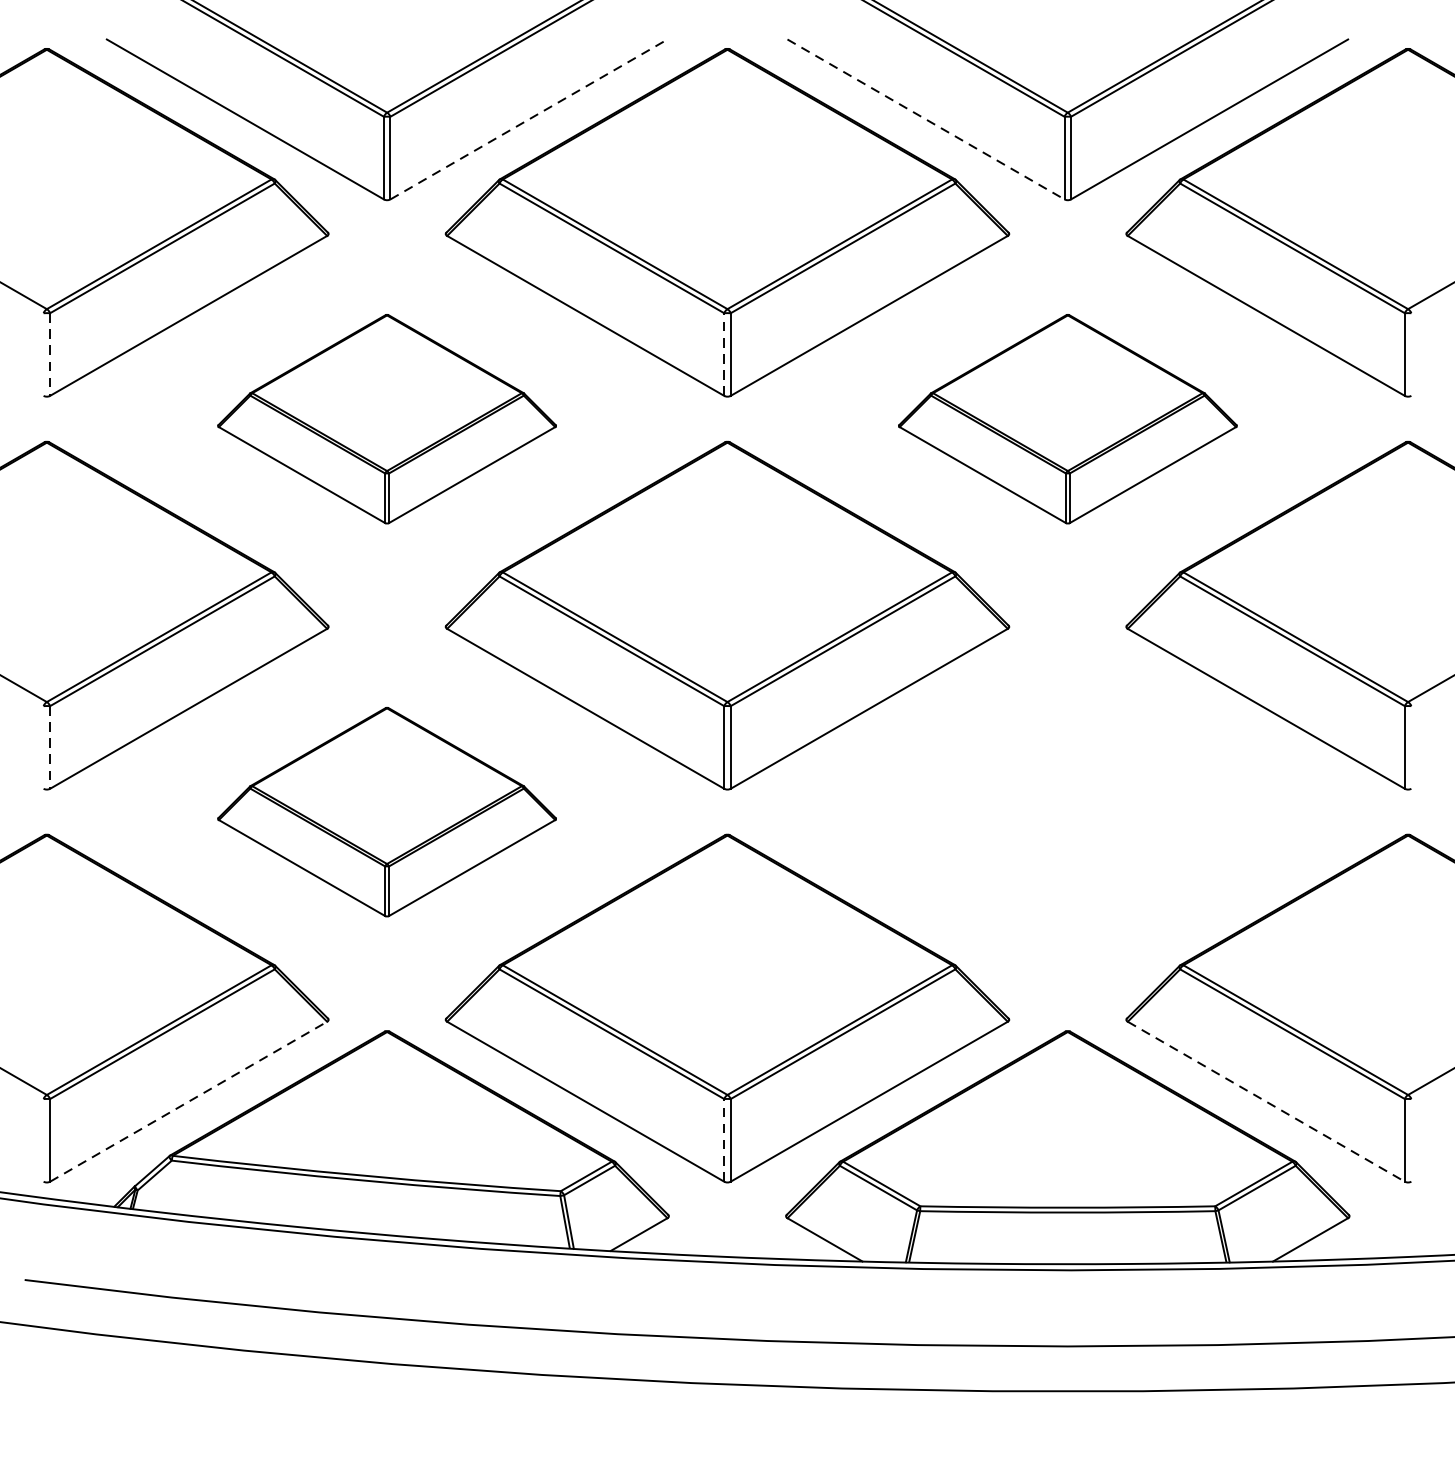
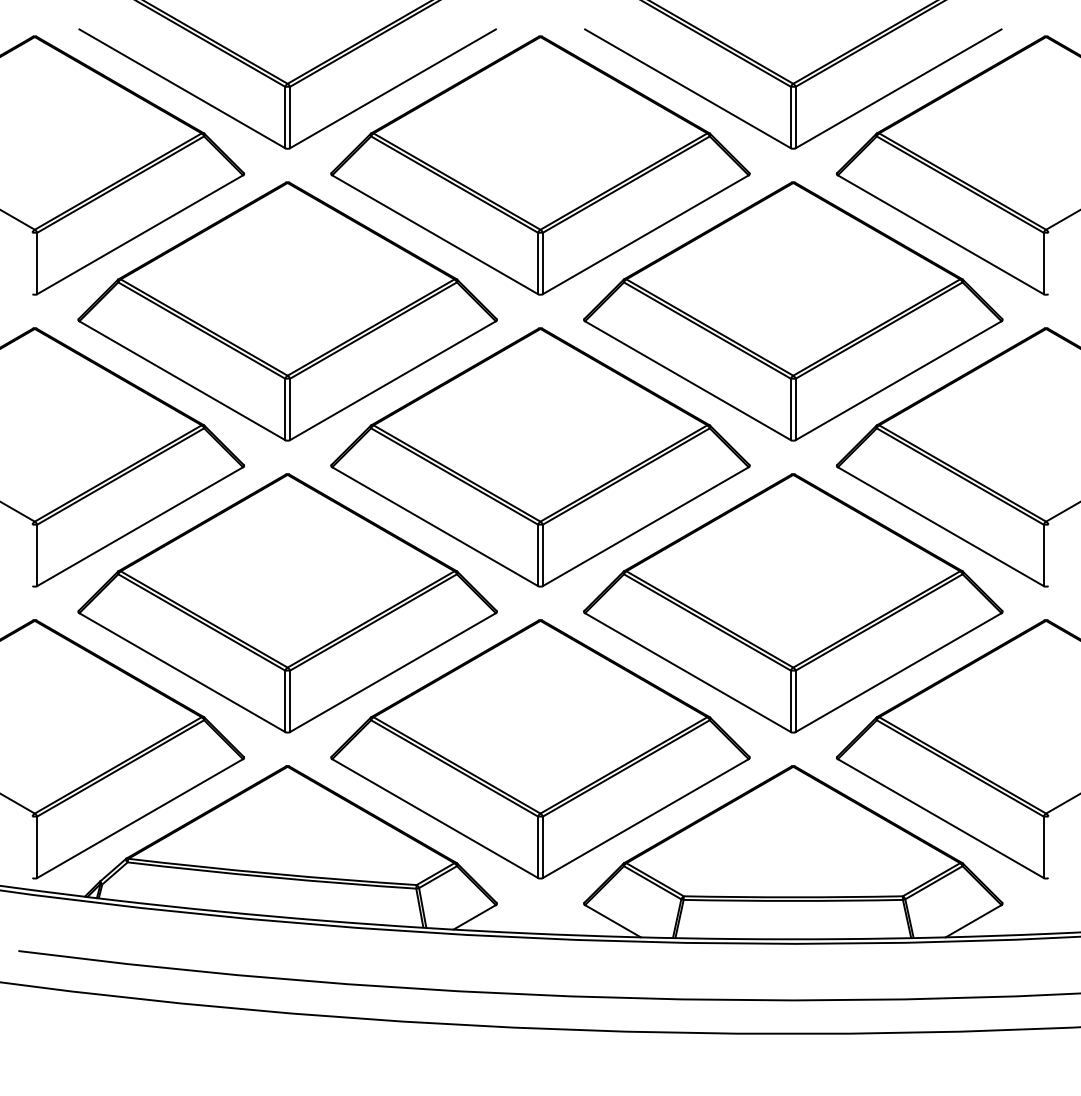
line: (529, 119) -> (393, 88), dashed -> solid
line: (925, 119) -> (687, 88), dashed -> solid
line: (50, 354) -> (37, 263), dashed -> solid
line: (724, 354) -> (538, 263), dashed -> solid
part: (386, 419) -> (287, 311), size x1.67
part: (1068, 419) -> (793, 311), size x1.67
line: (50, 747) -> (37, 555), dashed -> solid
part: (386, 812) -> (287, 603), size x1.67
part: (1068, 812) -> (793, 603), added
line: (189, 1101) -> (140, 818), dashed -> solid
line: (1265, 1101) -> (940, 818), dashed -> solid
line: (724, 1140) -> (538, 847), dashed -> solid

